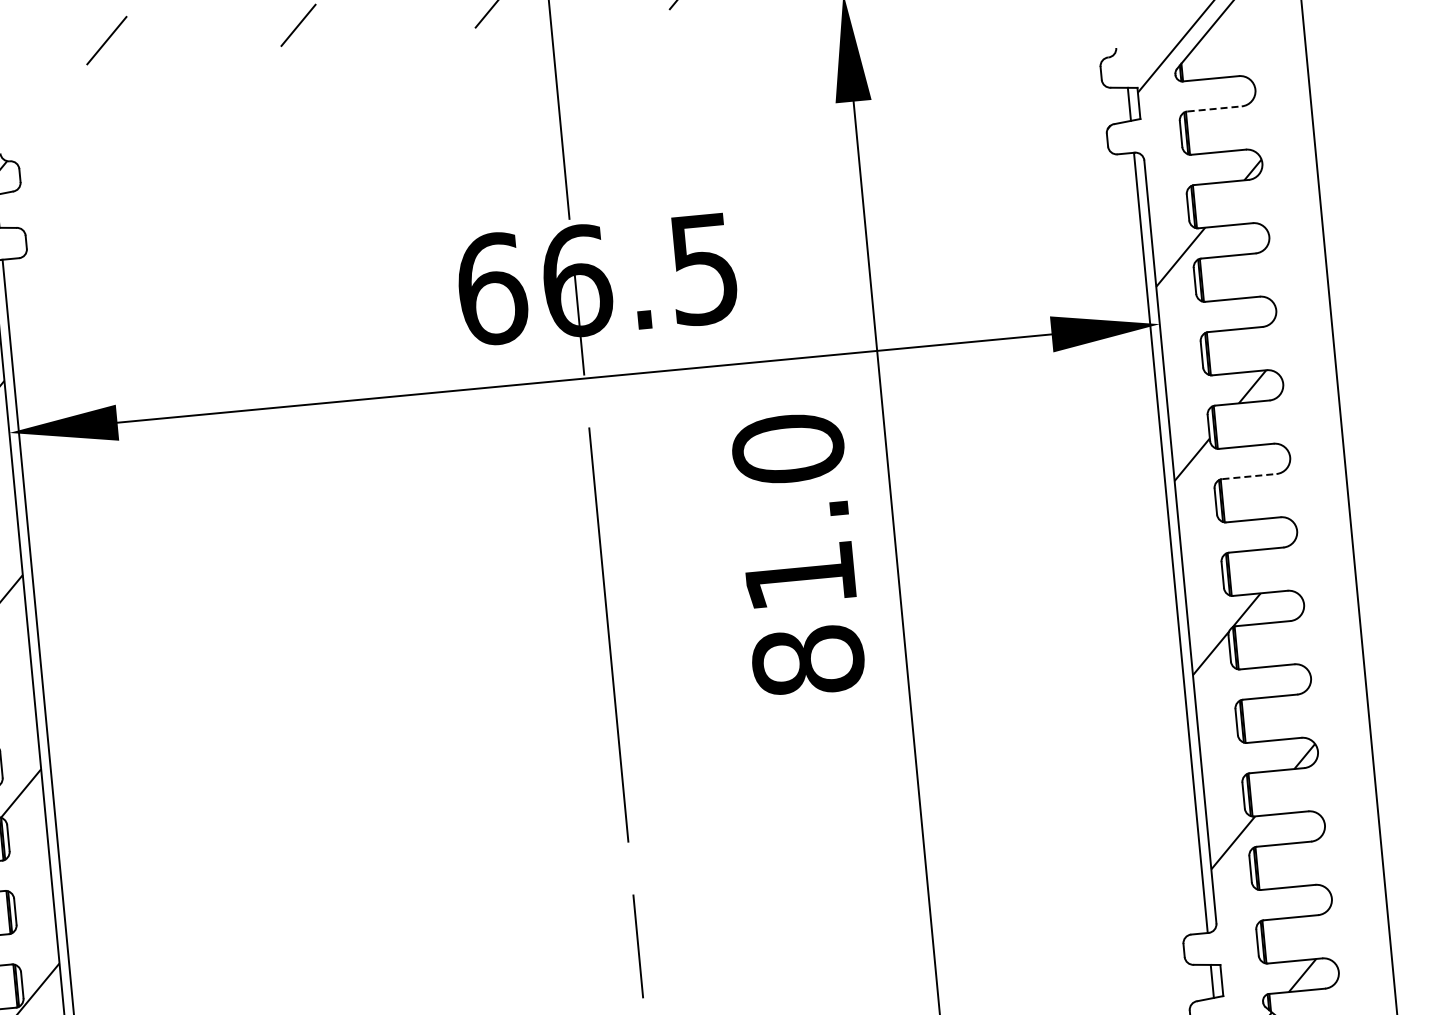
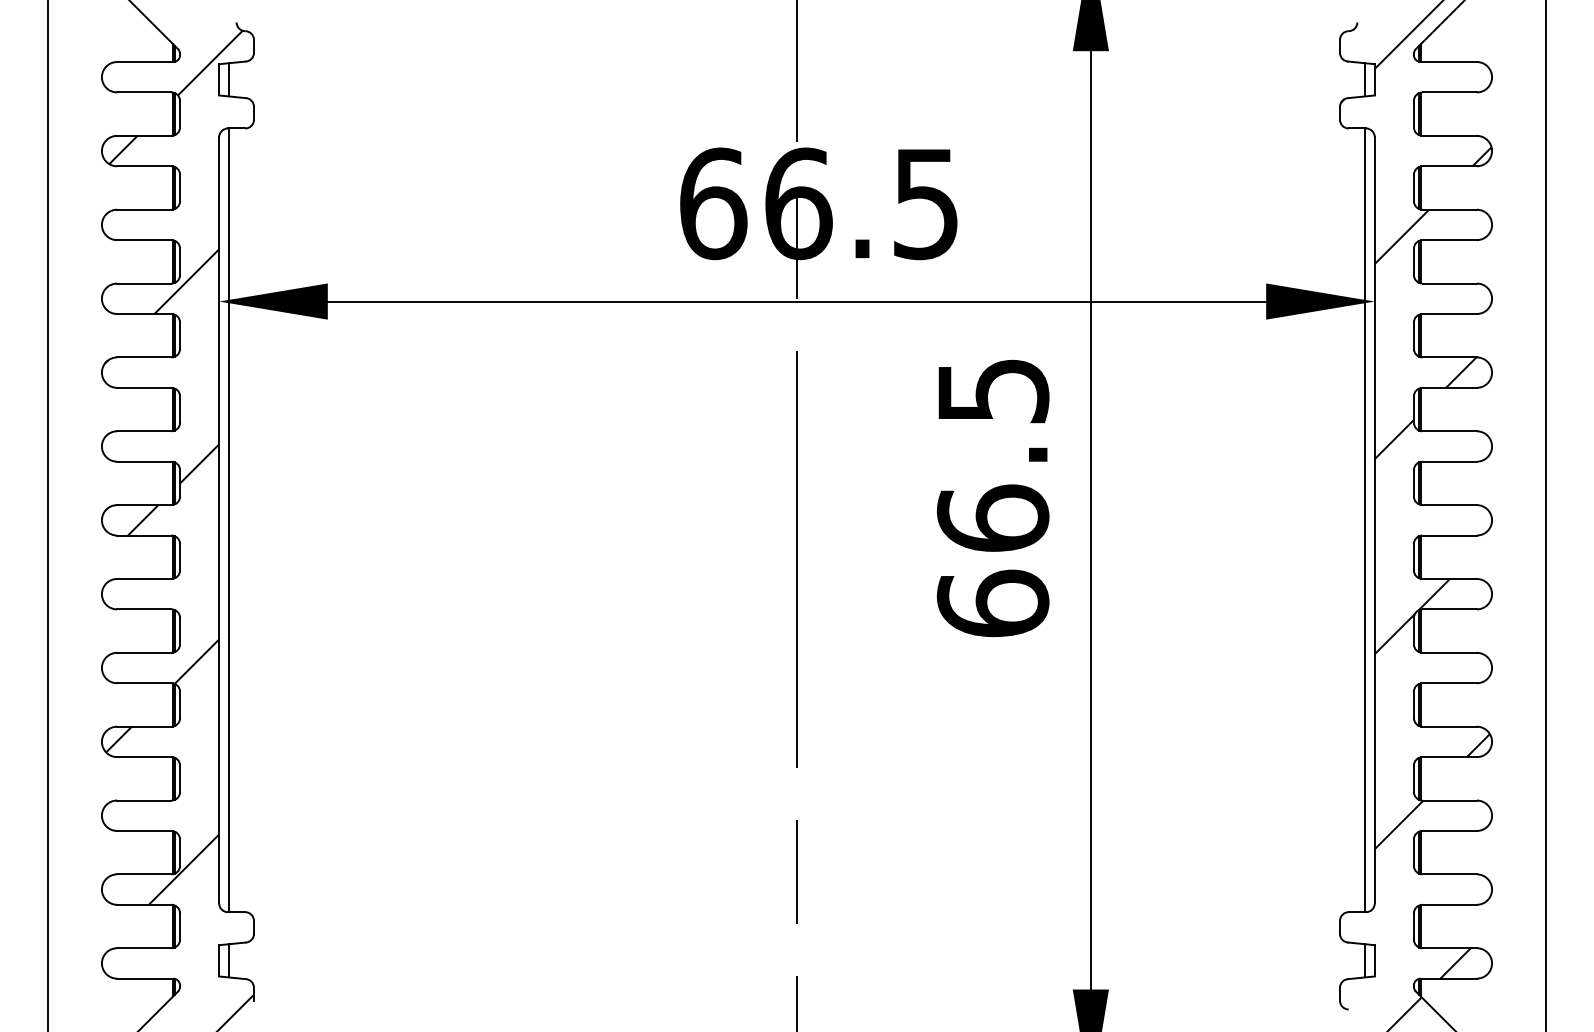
line: (1215, 108) -> (1450, 92), dashed -> solid
line: (1250, 476) -> (1450, 461), dashed -> solid
text: (797, 555) -> (992, 497), 81.0 -> 66.5

